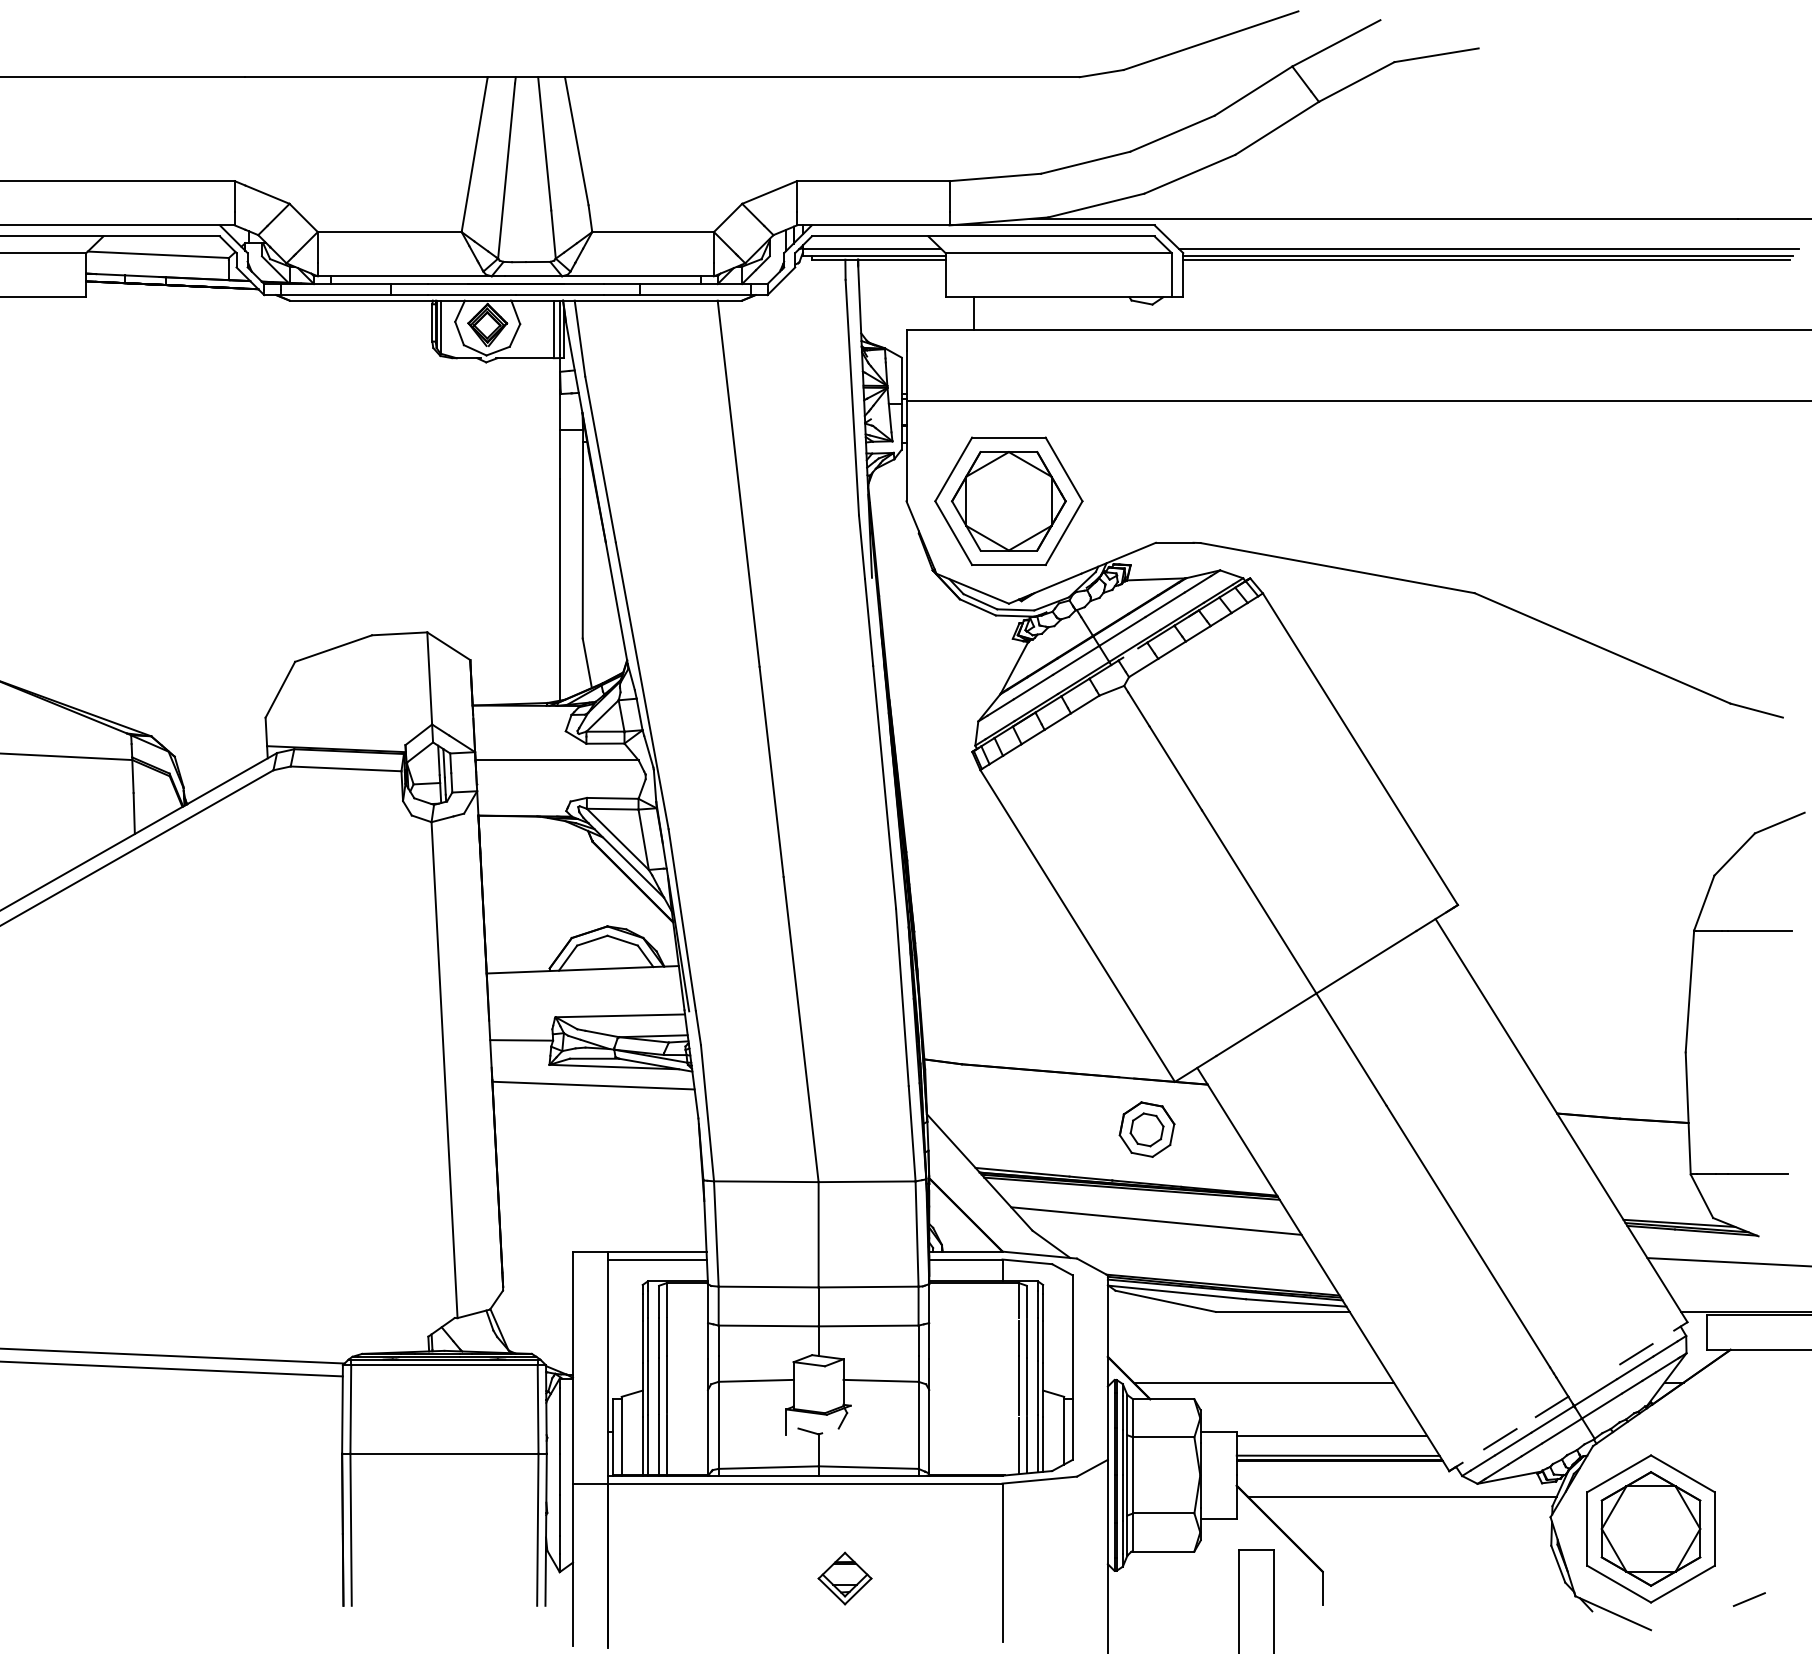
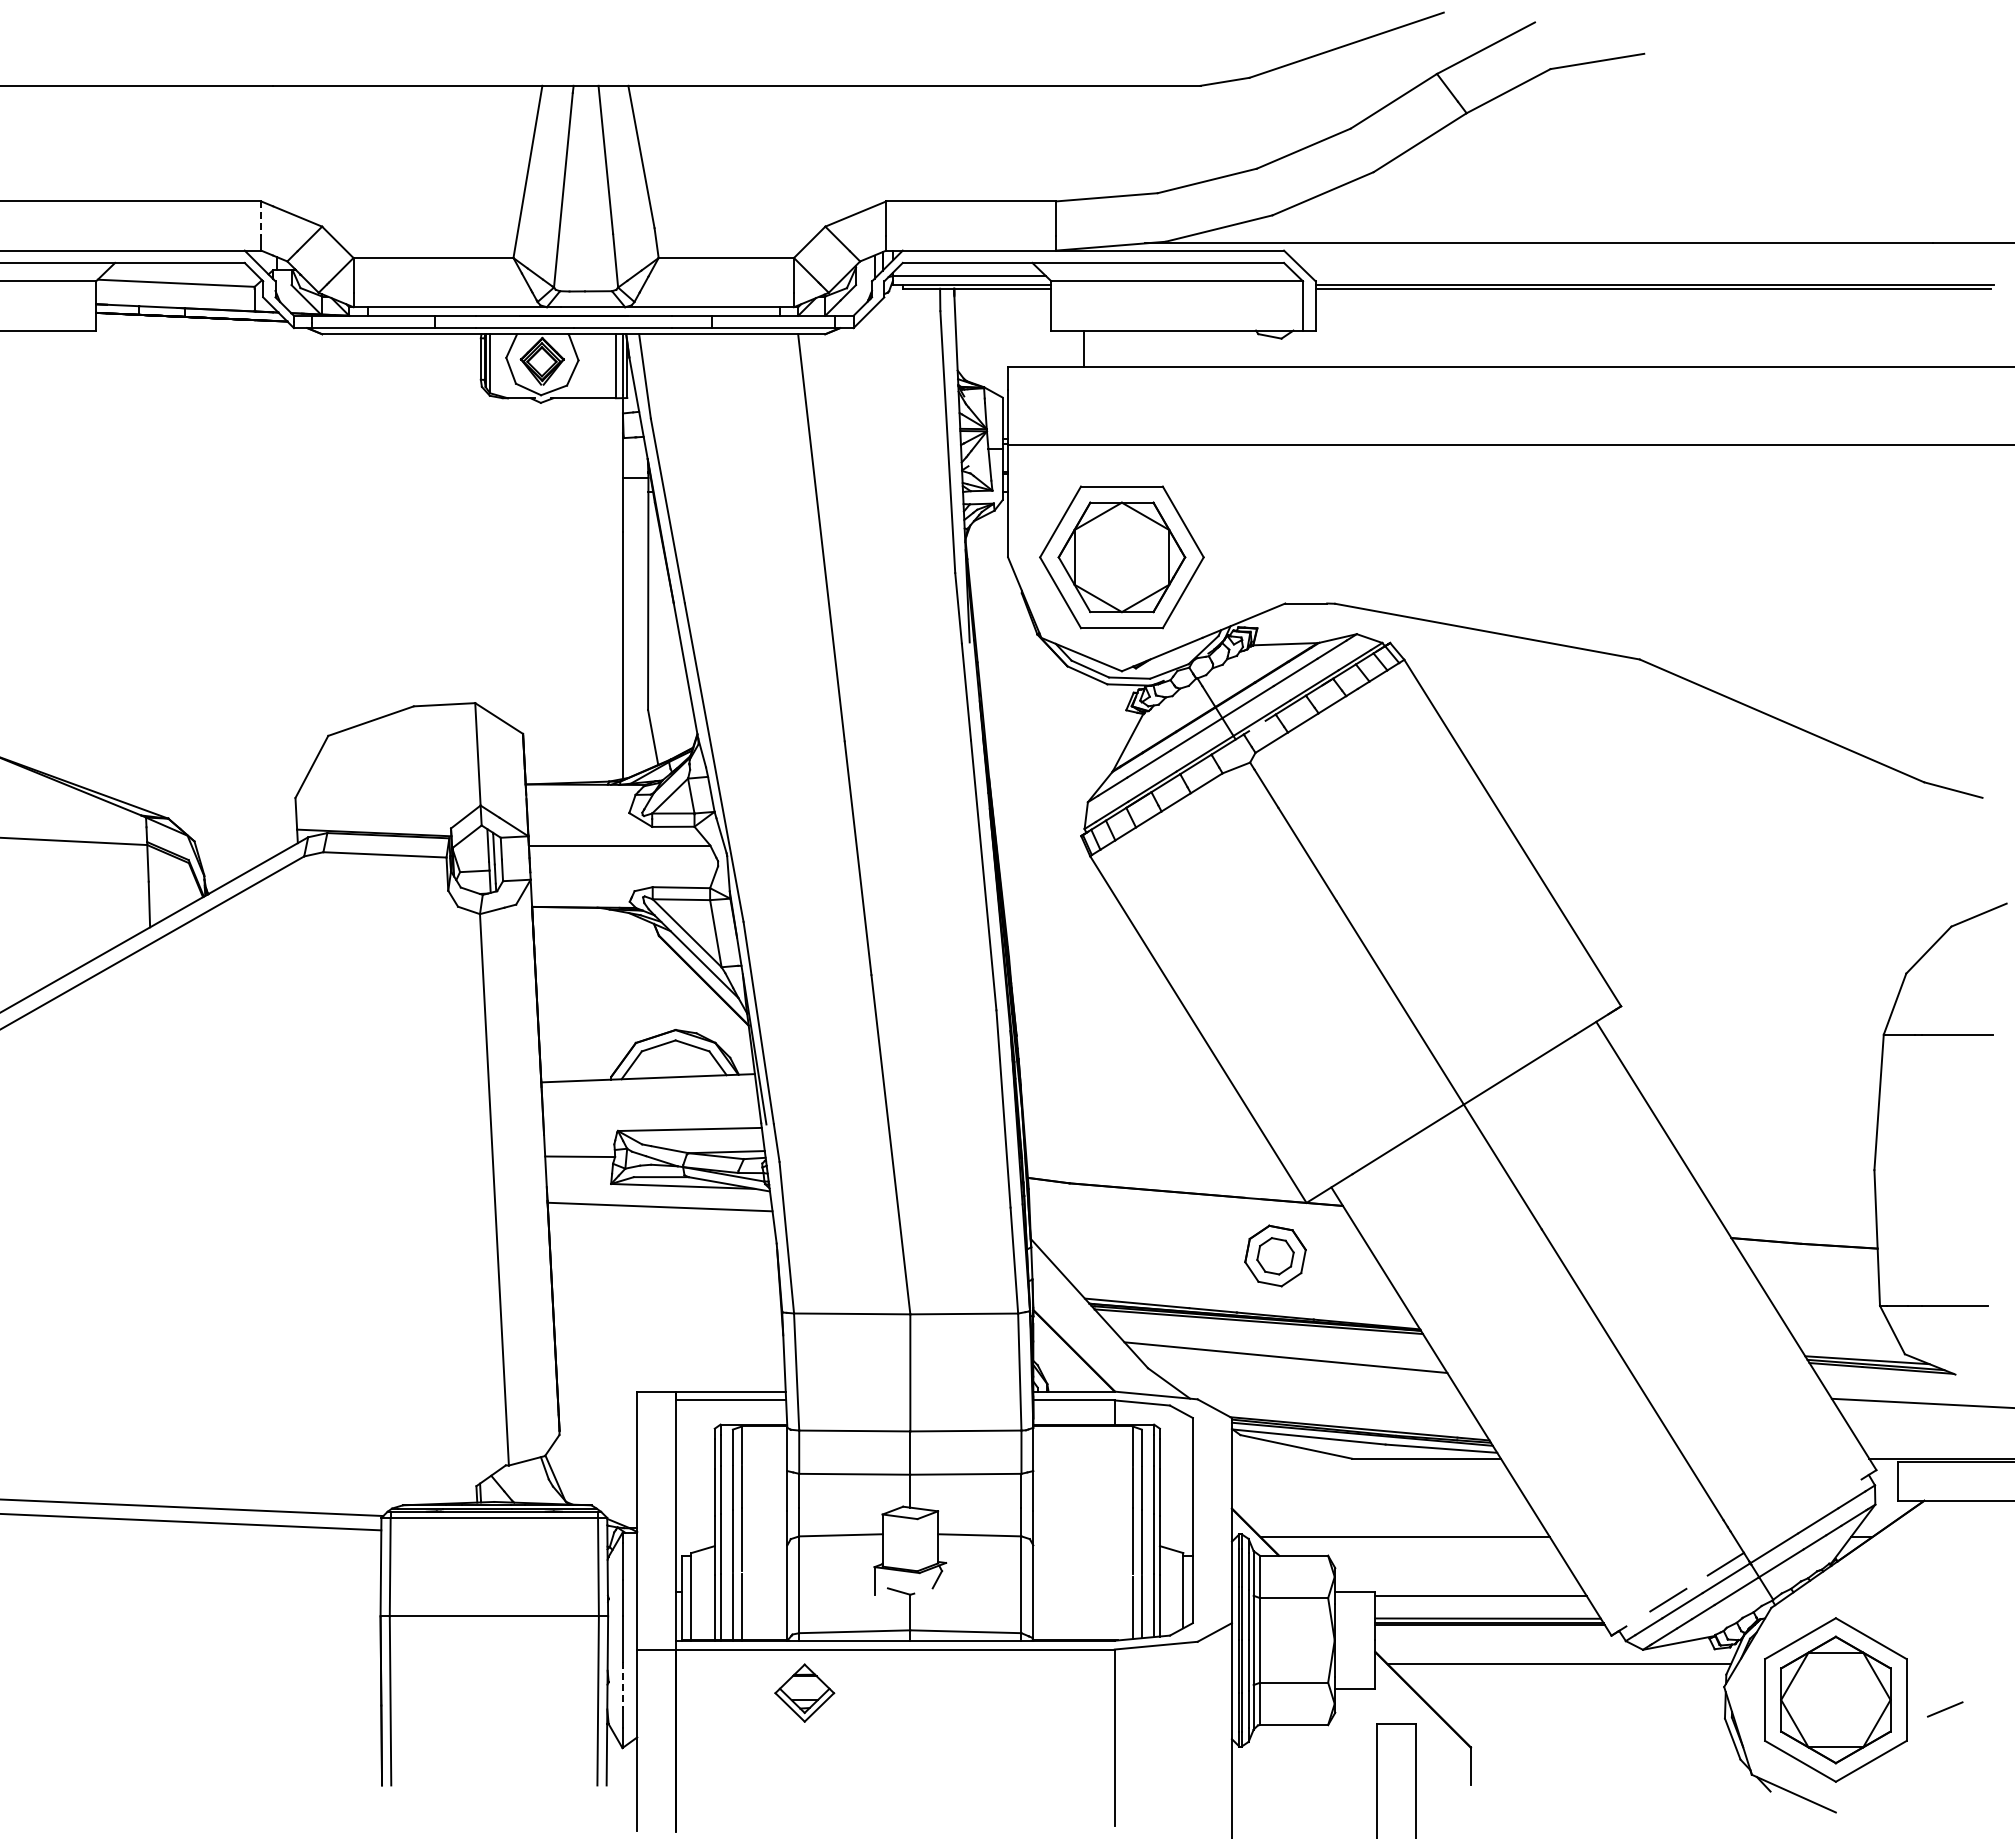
line: (235, 197) -> (261, 219), solid -> dashed
line: (1488, 248) -> (1655, 276), removed
line: (1636, 1354) -> (1819, 1505), removed
line: (559, 1515) -> (622, 1684), solid -> dashed
part: (844, 1577) -> (804, 1692), moved
line: (1749, 1599) -> (1945, 1709), moved

